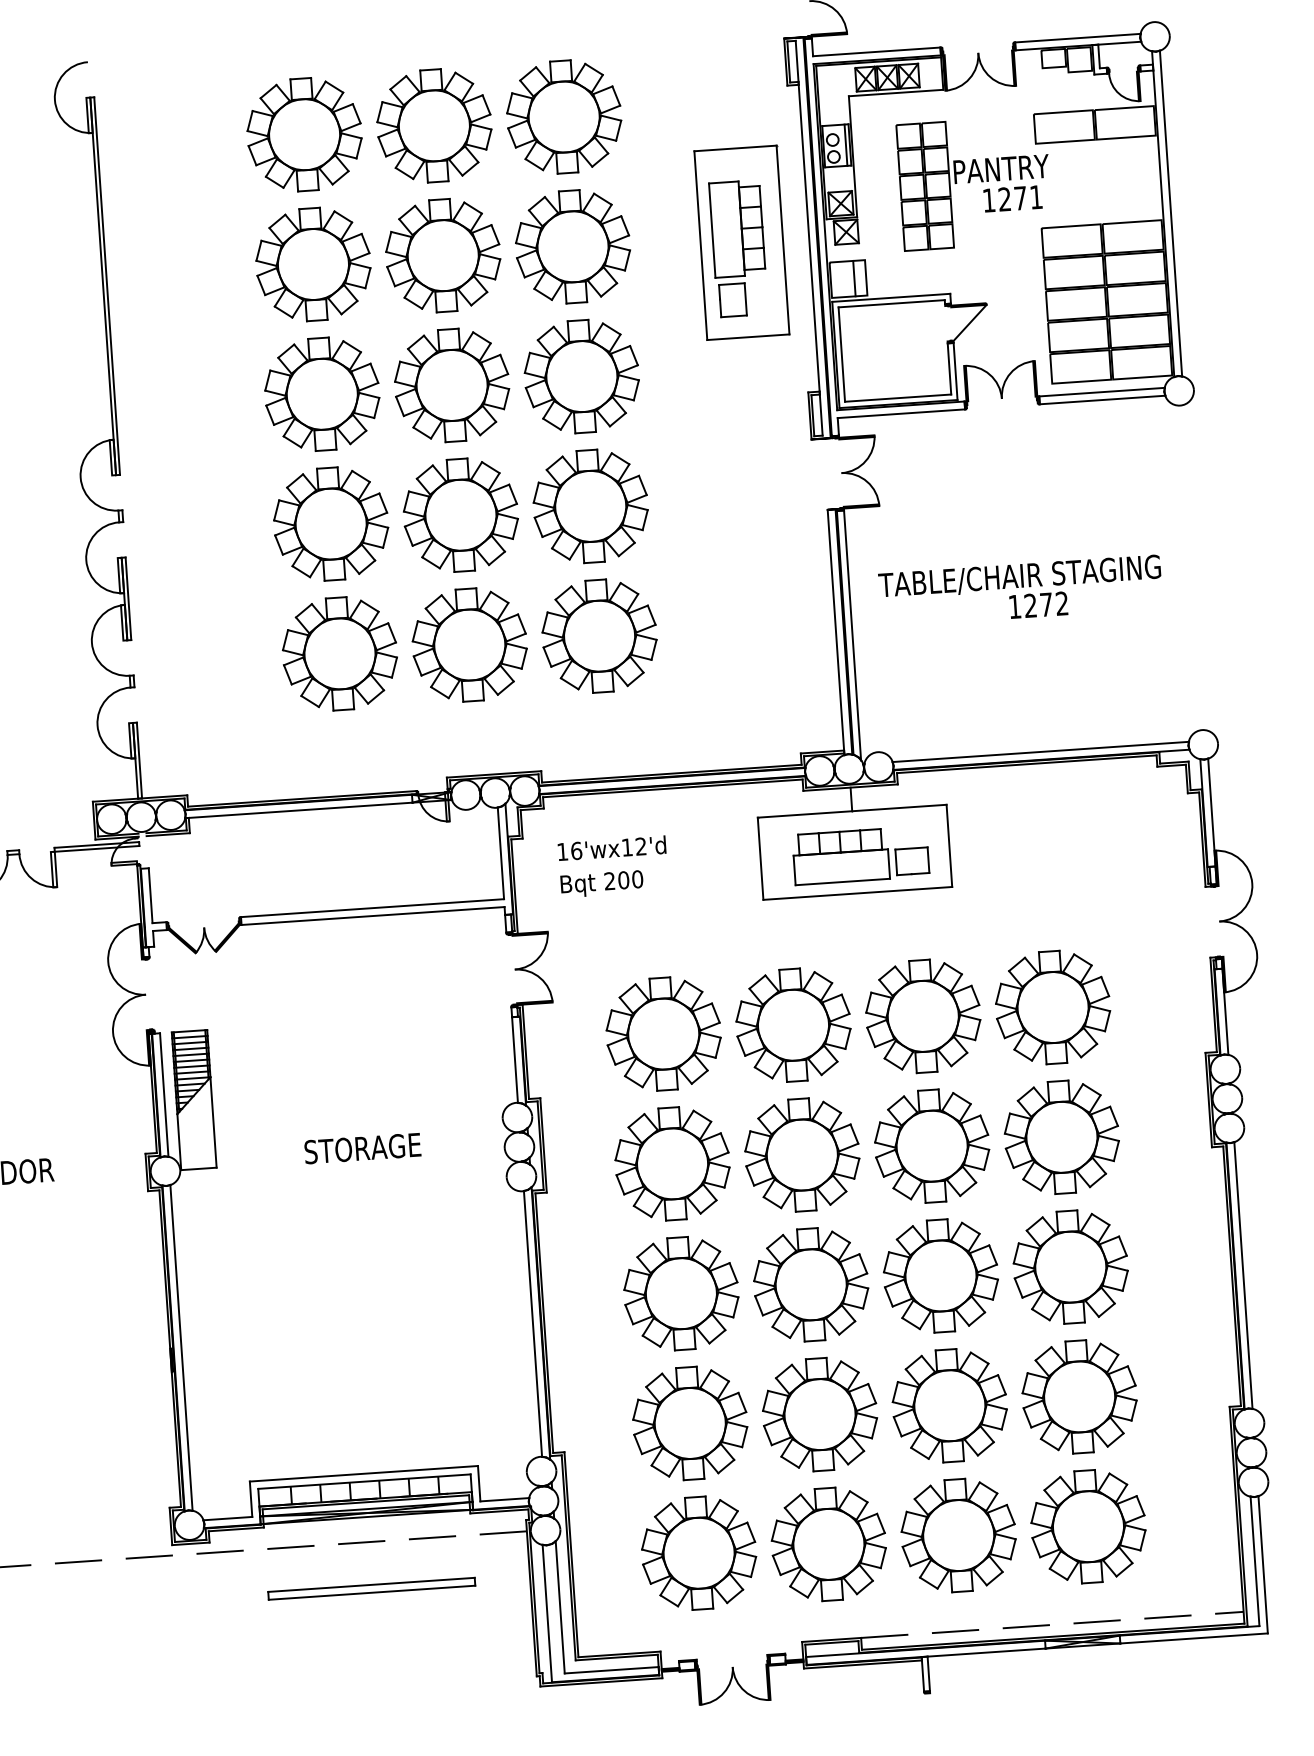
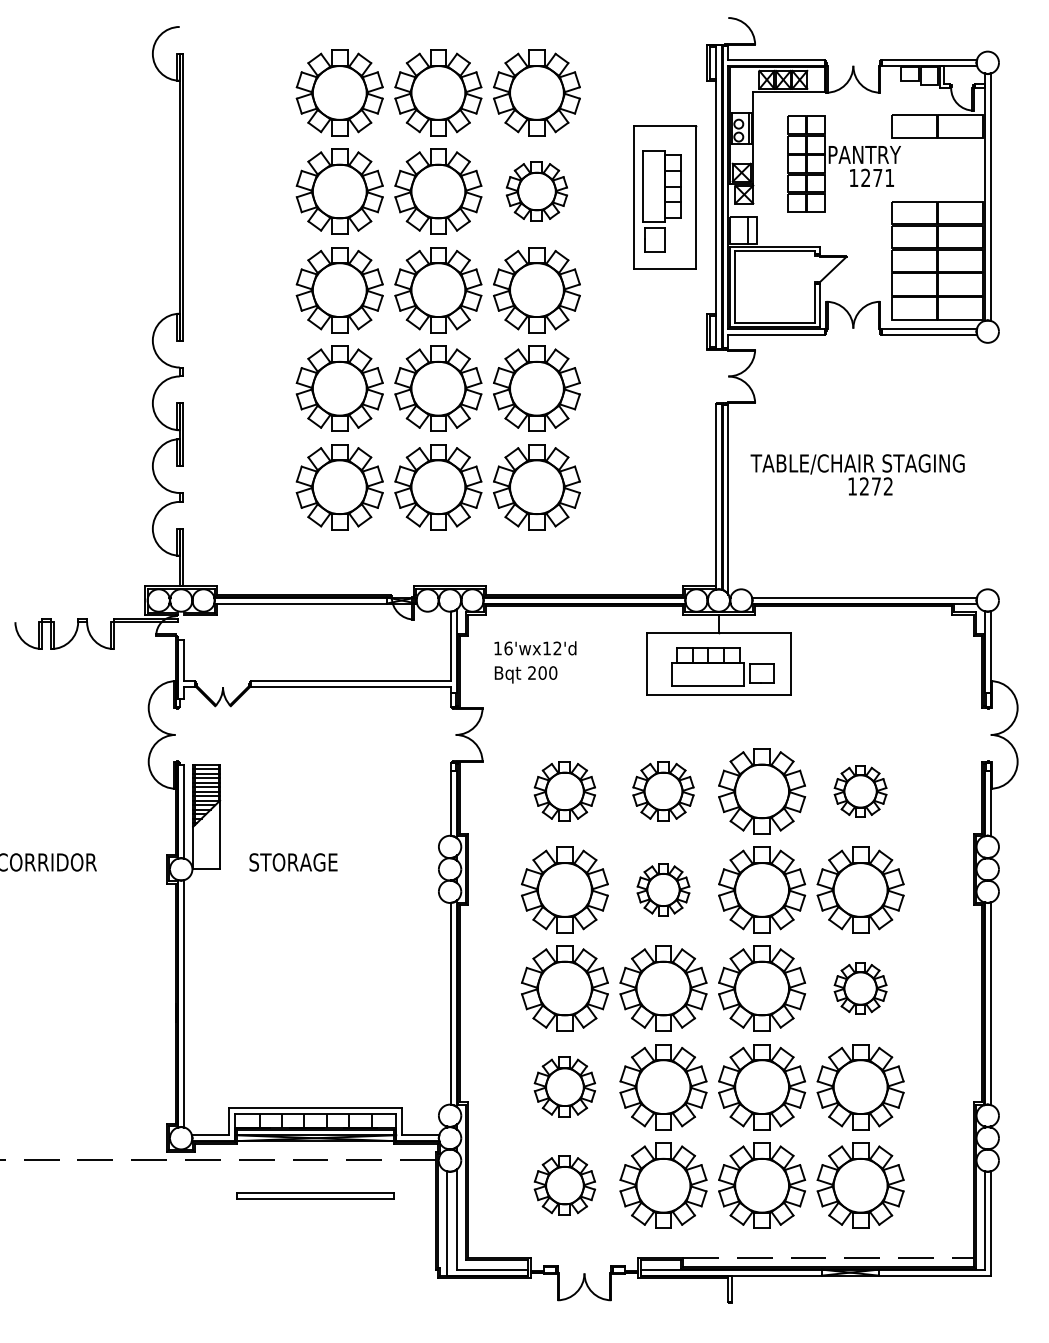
part: (572, 246) -> (536, 191), size x0.7
part: (1052, 1007) -> (860, 791), size x0.6
part: (793, 1025) -> (663, 791), size x0.7
part: (663, 1034) -> (564, 791), size x0.7
text: (362, 1148) -> (293, 862), moved
part: (802, 1154) -> (663, 889), size x0.6
part: (1070, 1267) -> (860, 988), size x0.6
part: (689, 1423) -> (564, 1087), size x0.7
part: (698, 1553) -> (564, 1185), size x0.7

